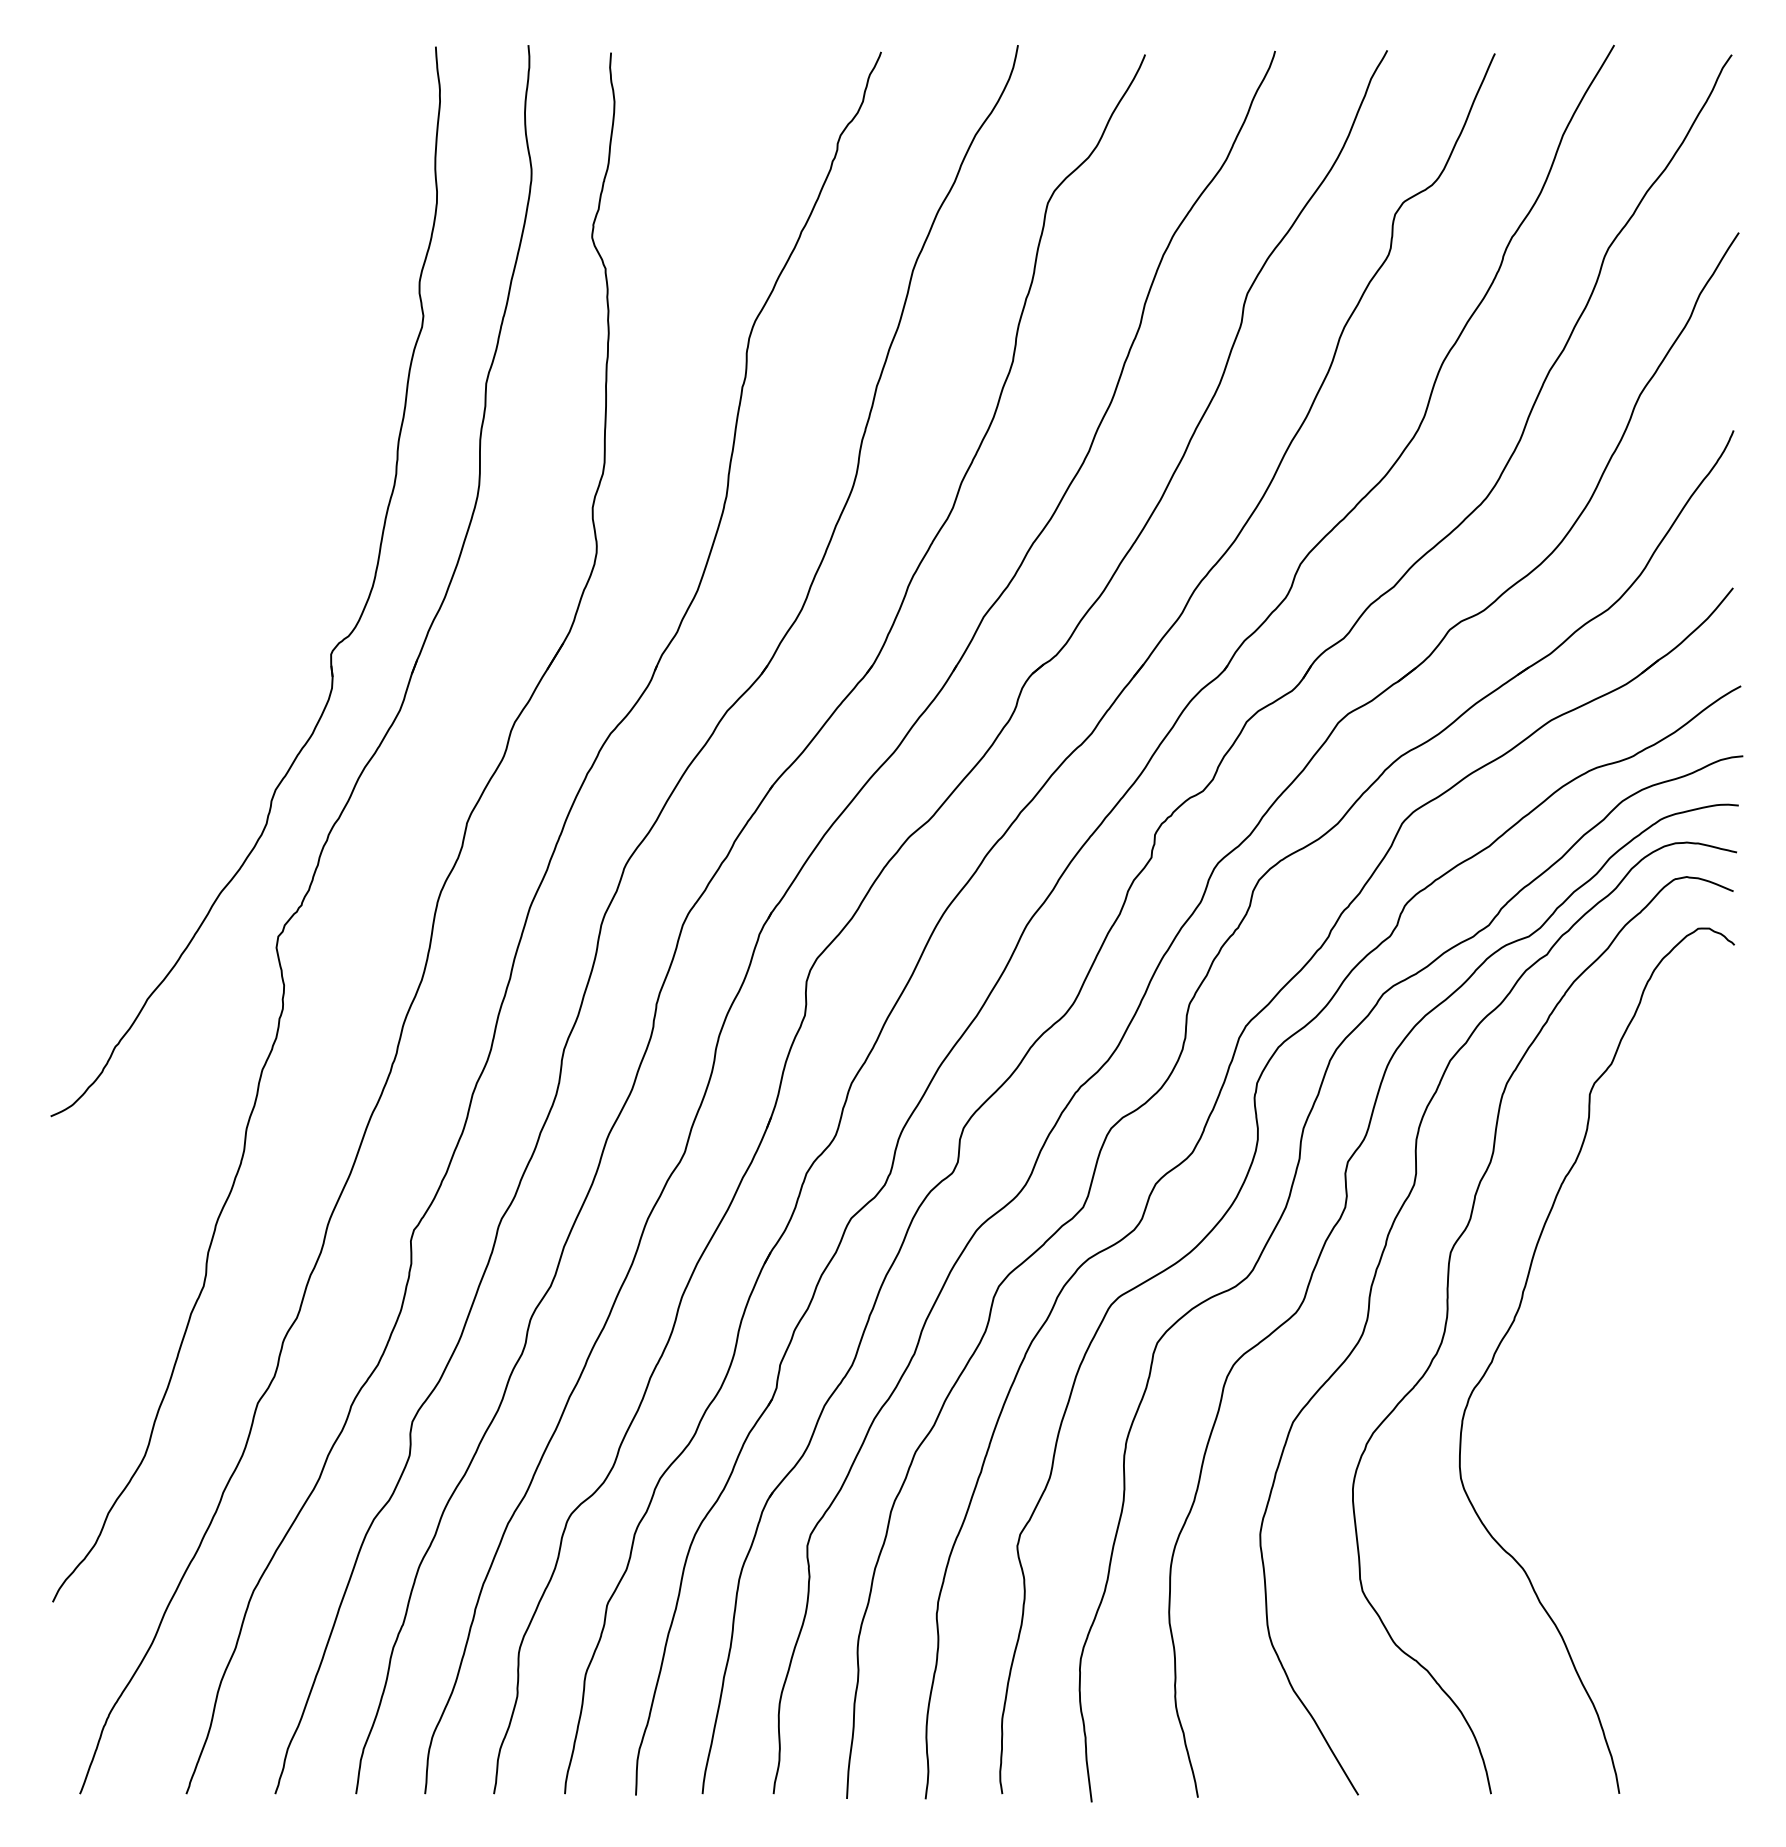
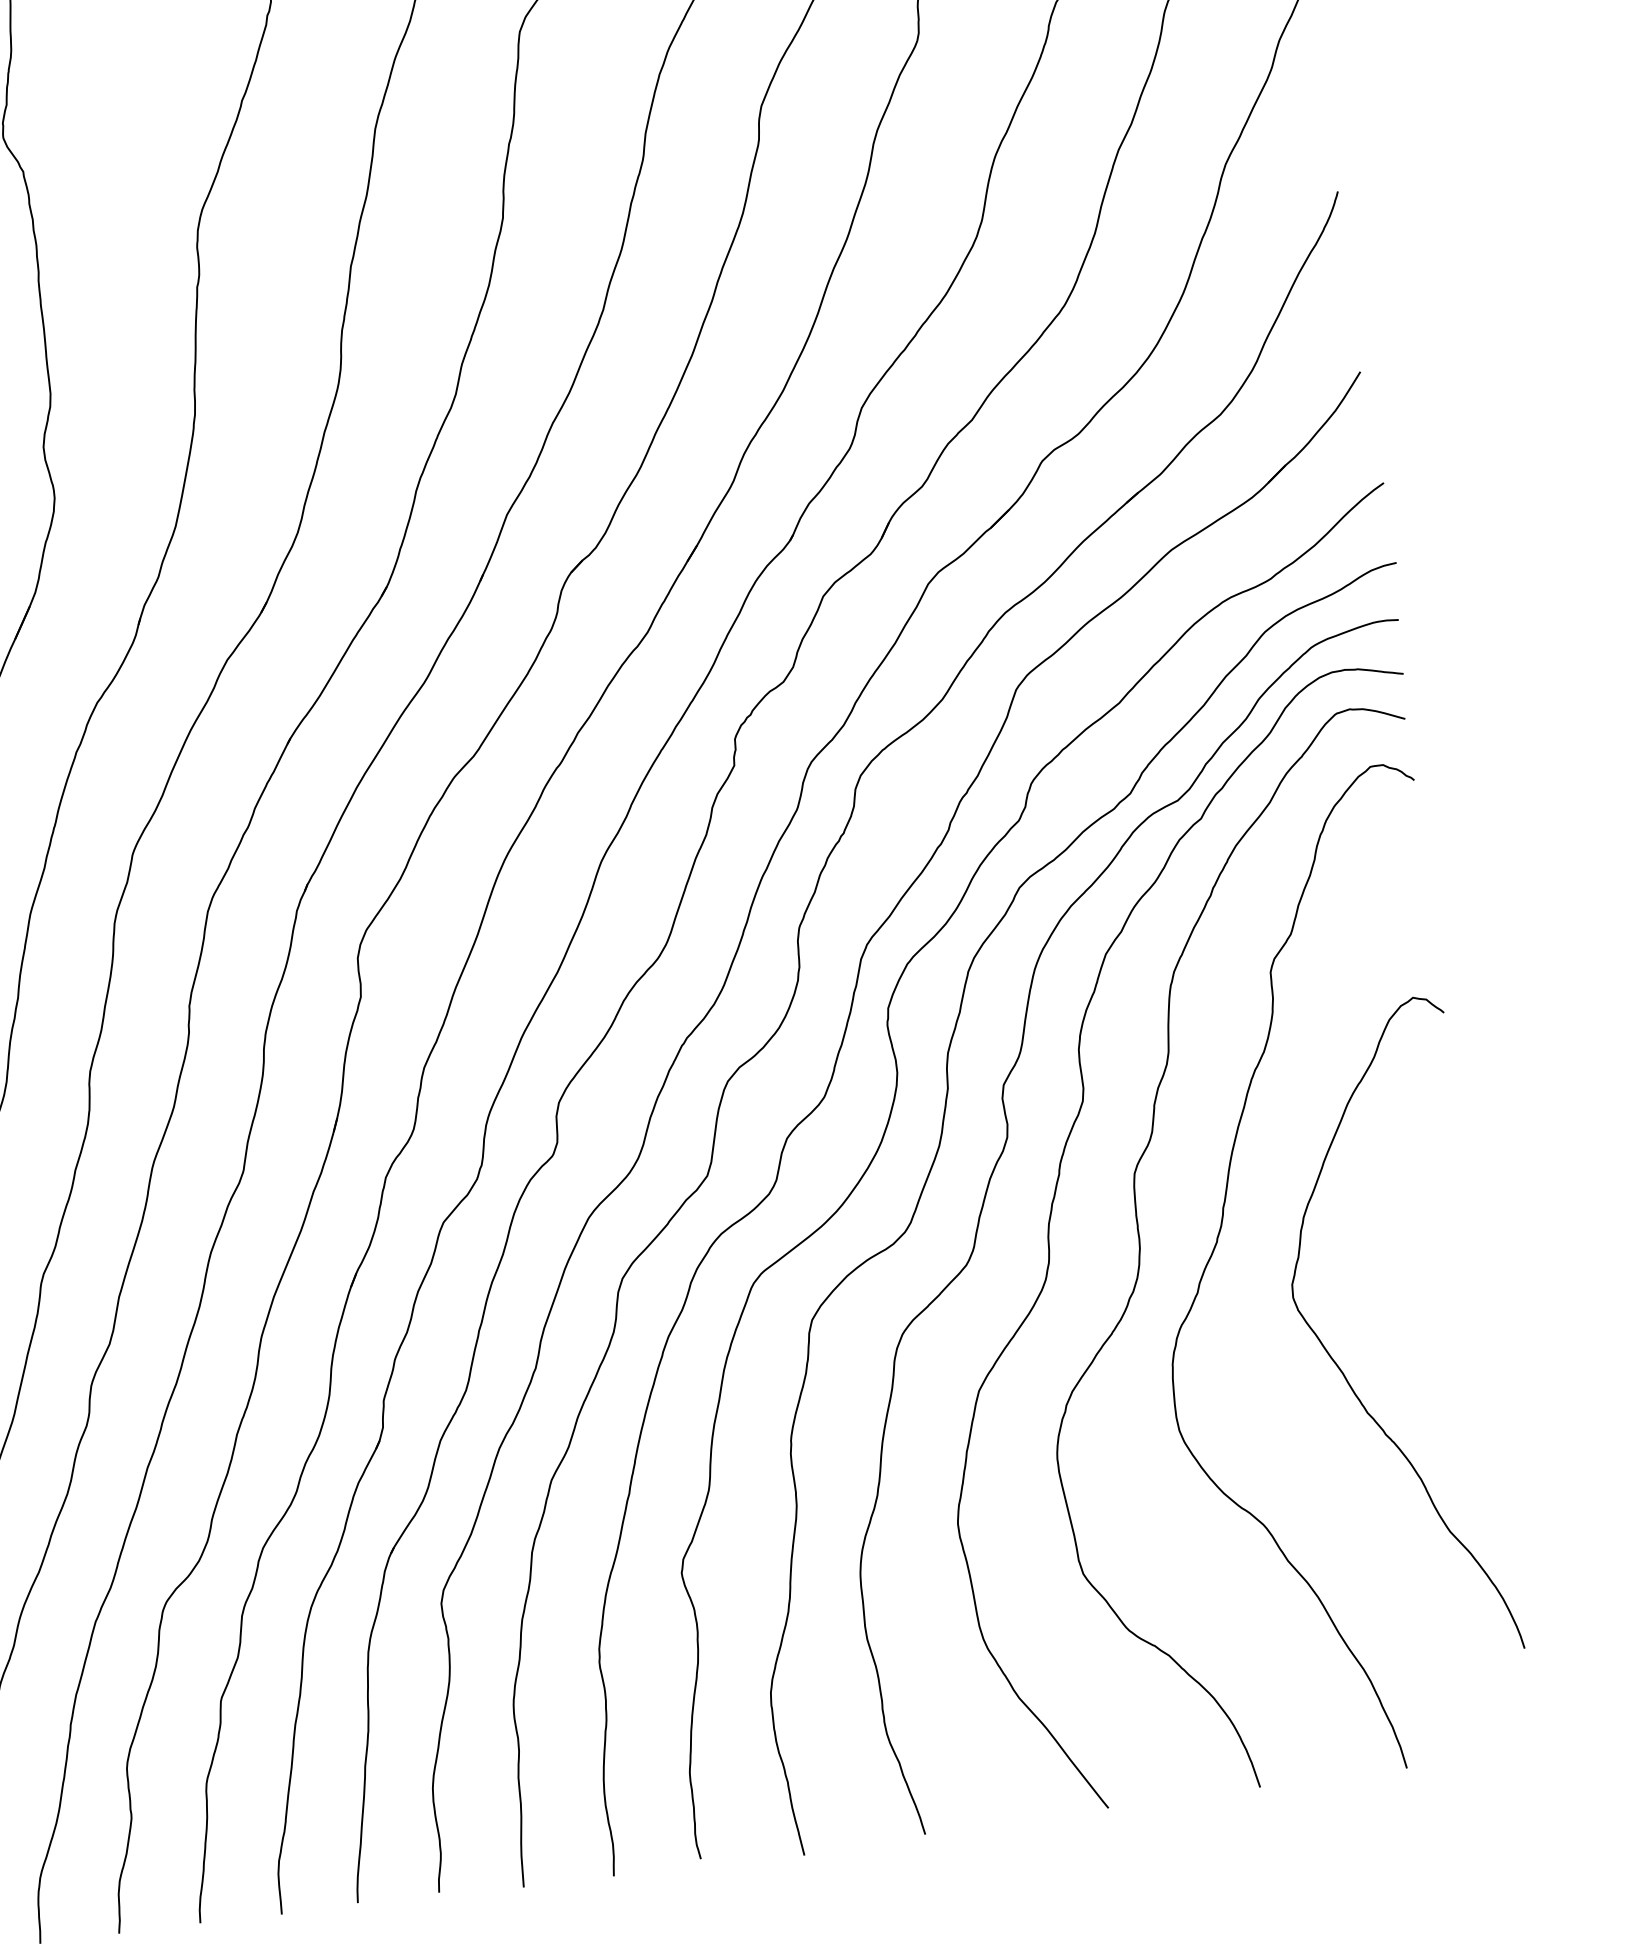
curve: (1605, 1440) -> (1339, 1366), added

